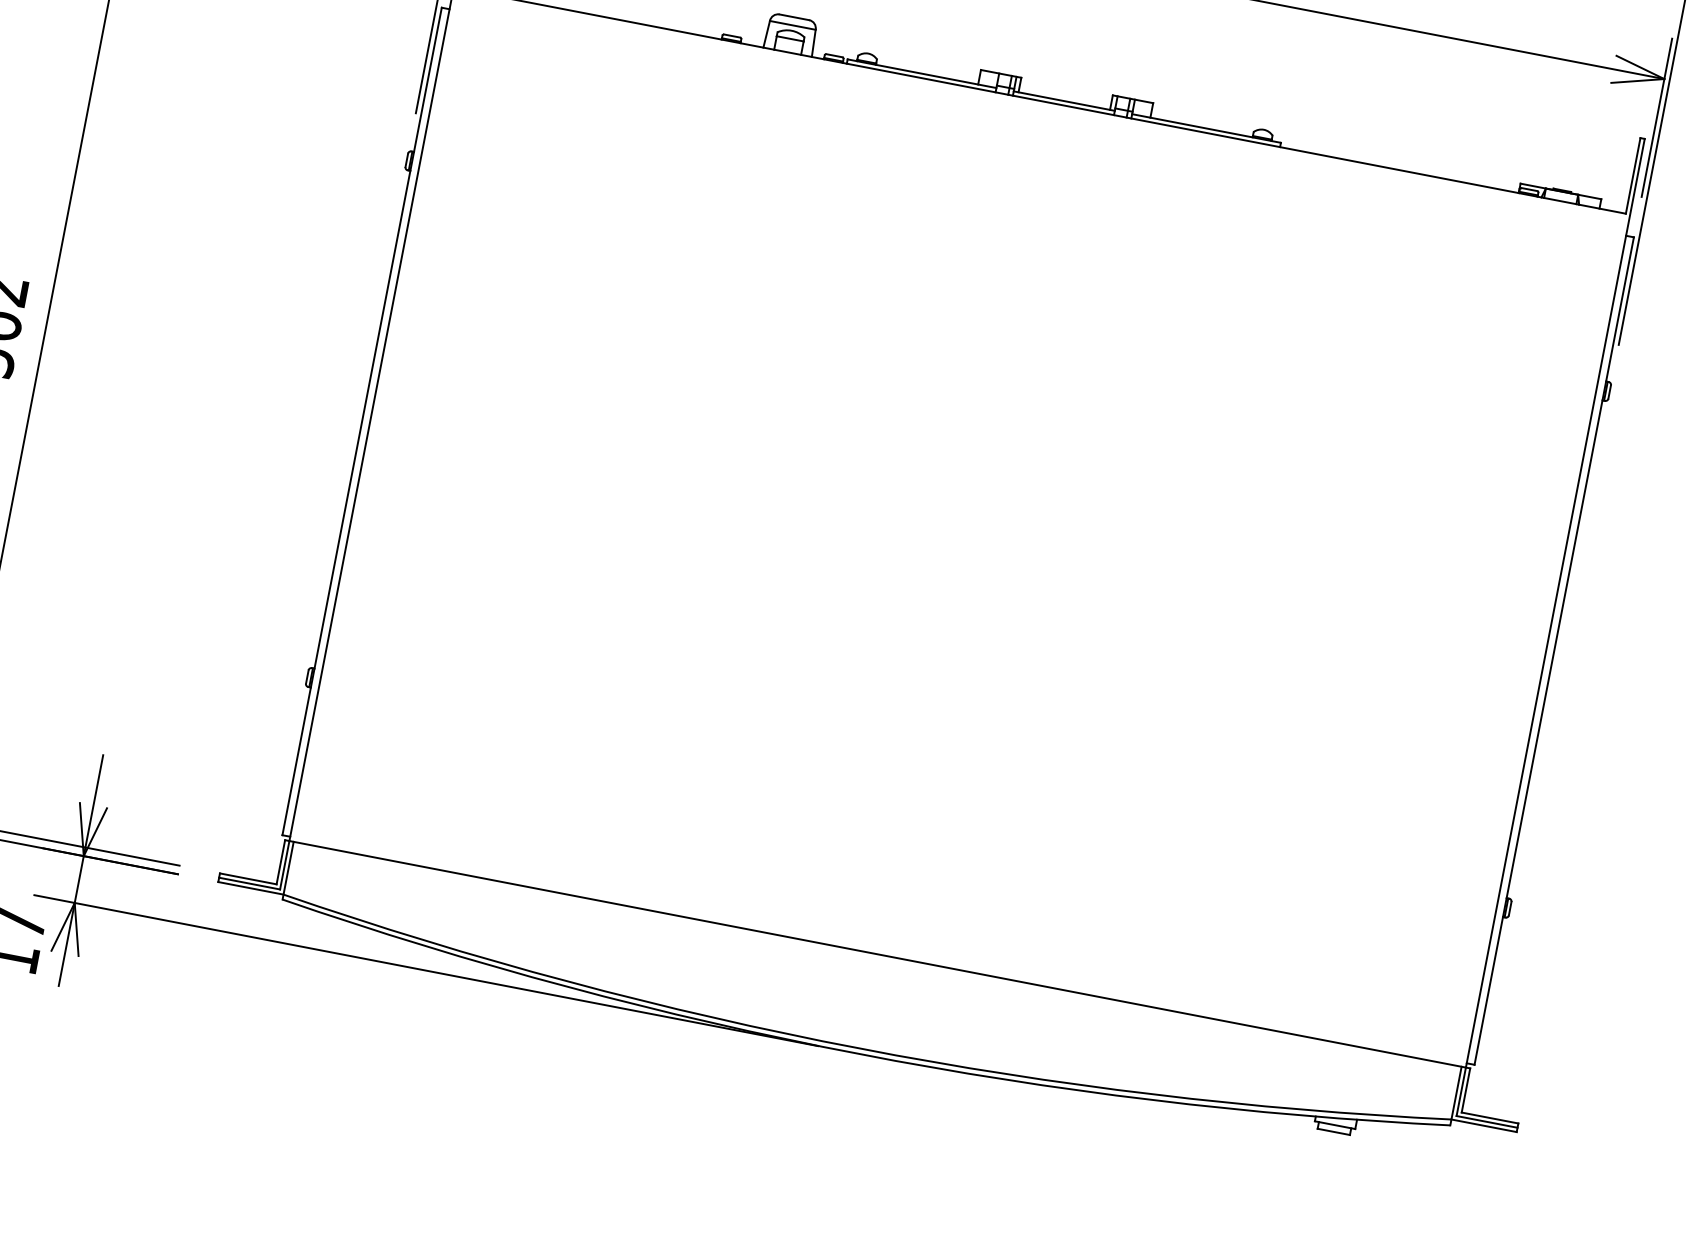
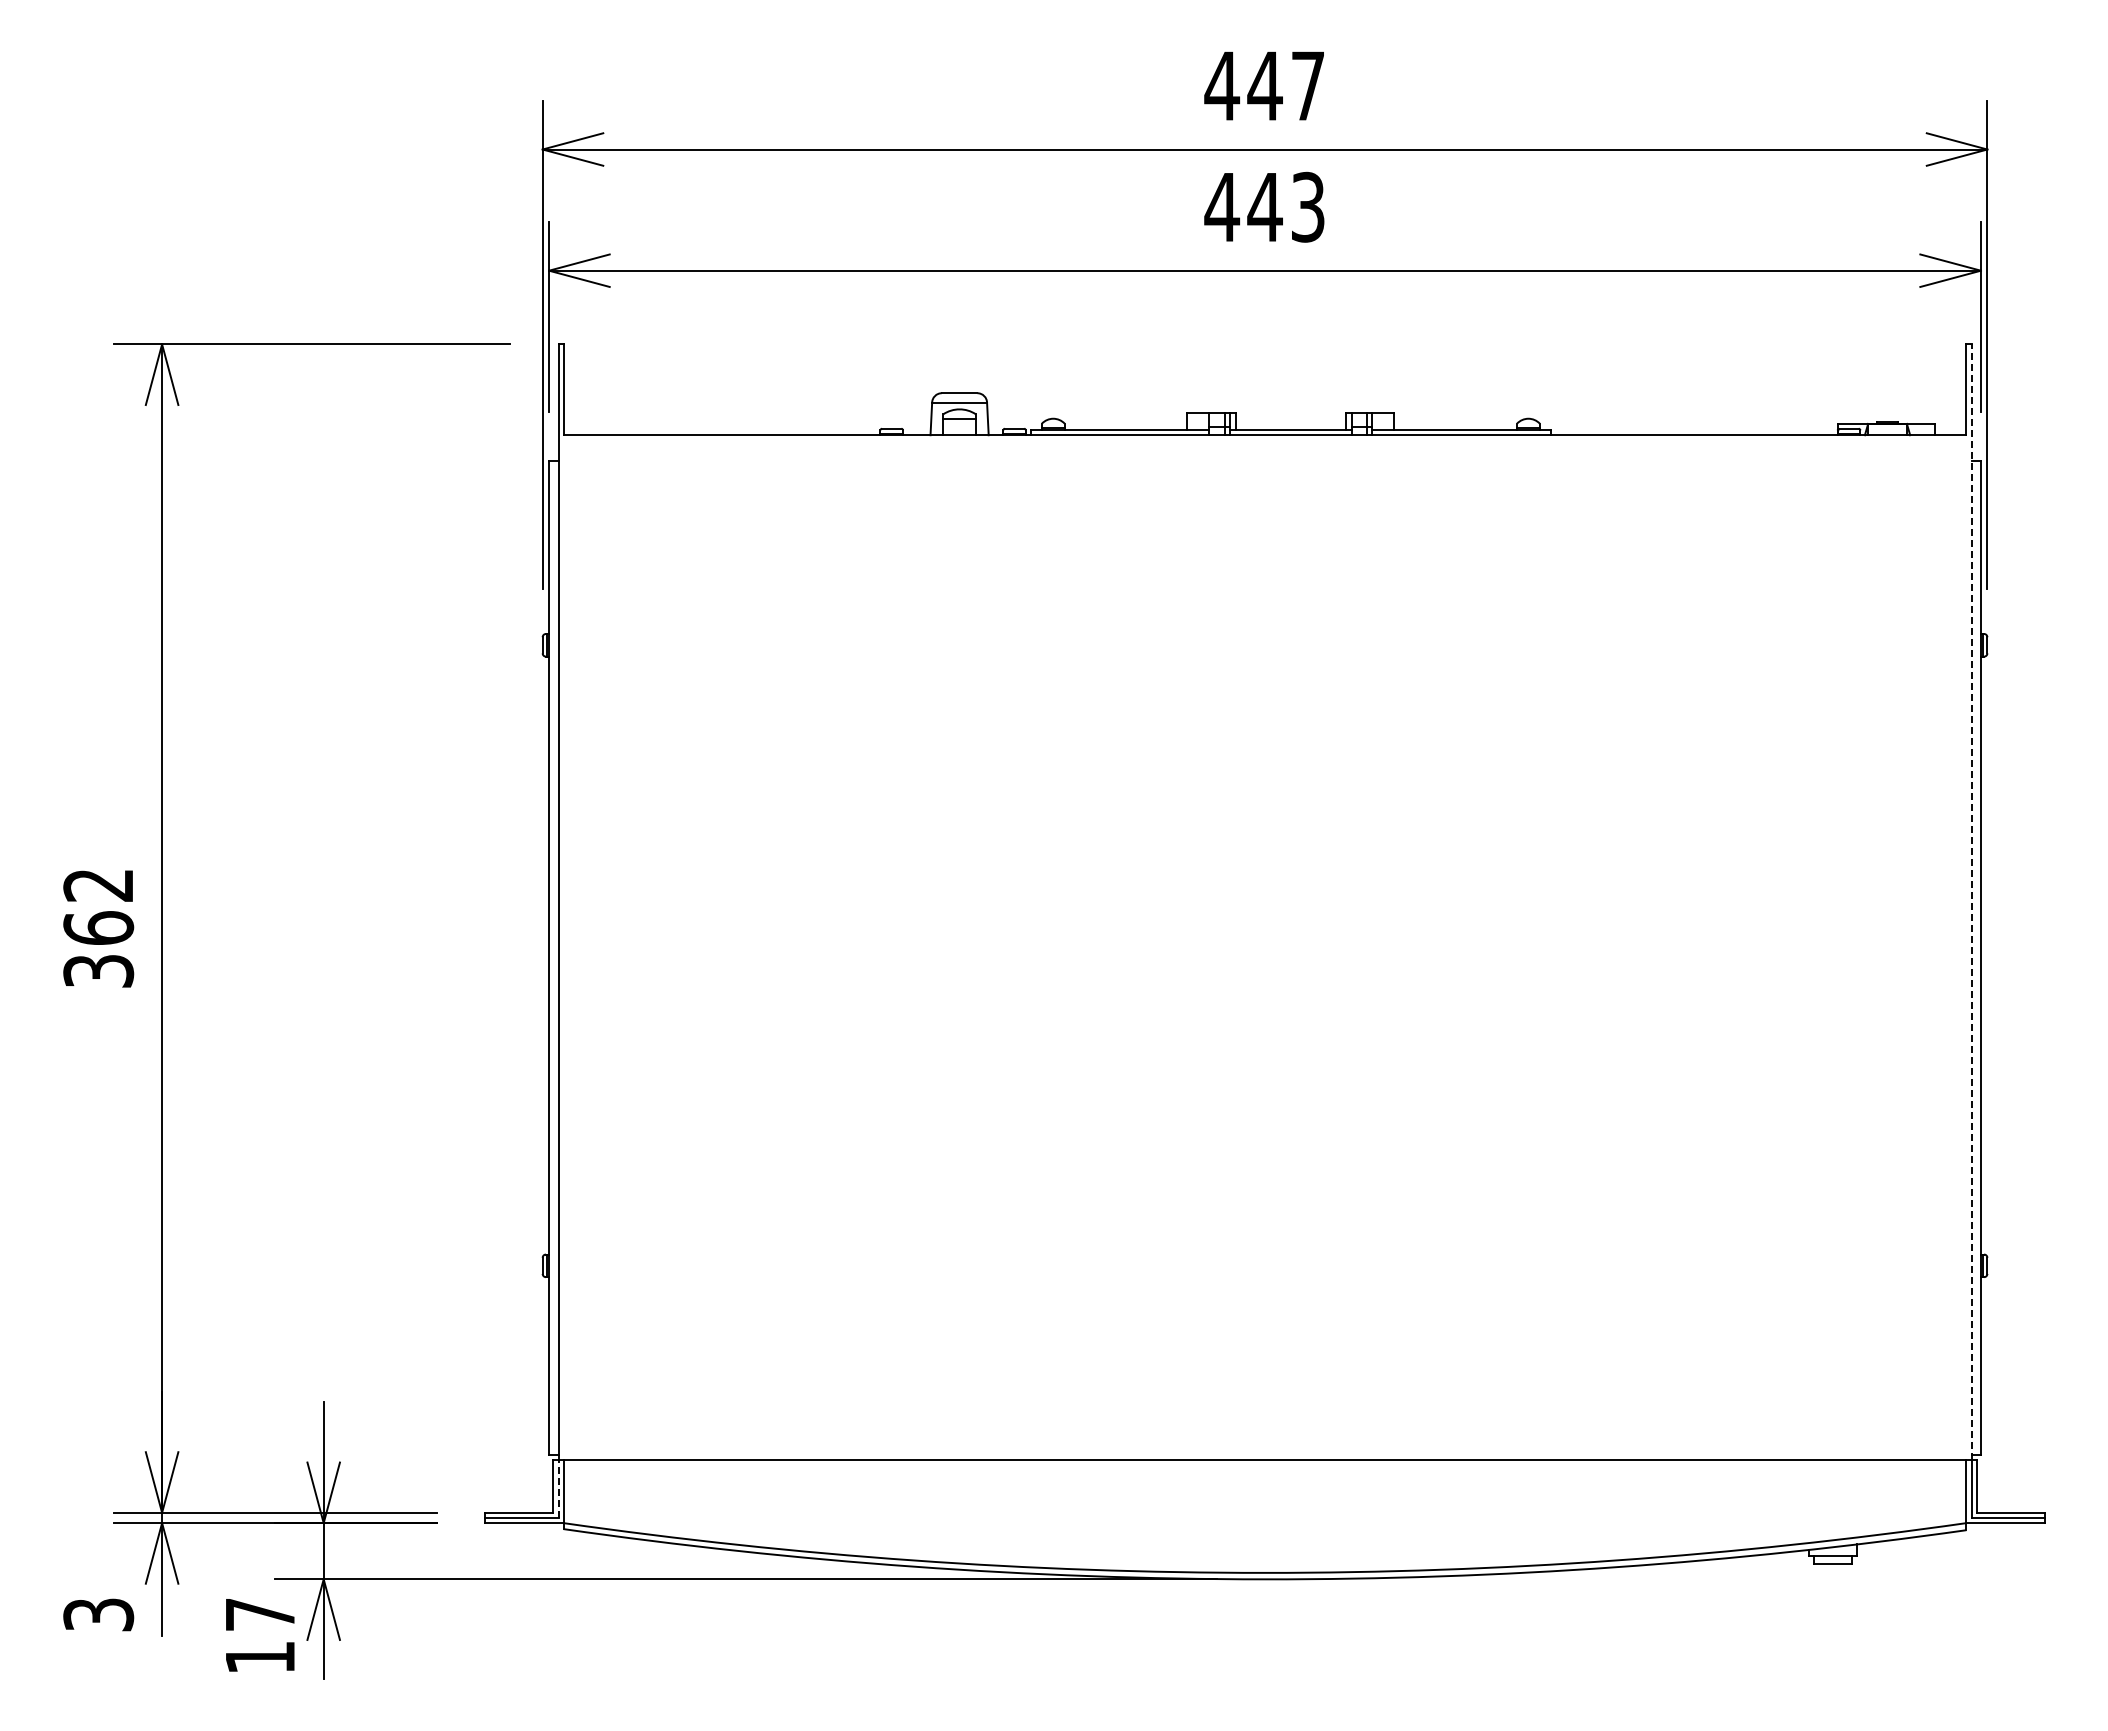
line: (1555, 603) -> (1971, 902), solid -> dashed
line: (284, 864) -> (558, 1488), solid -> dashed

